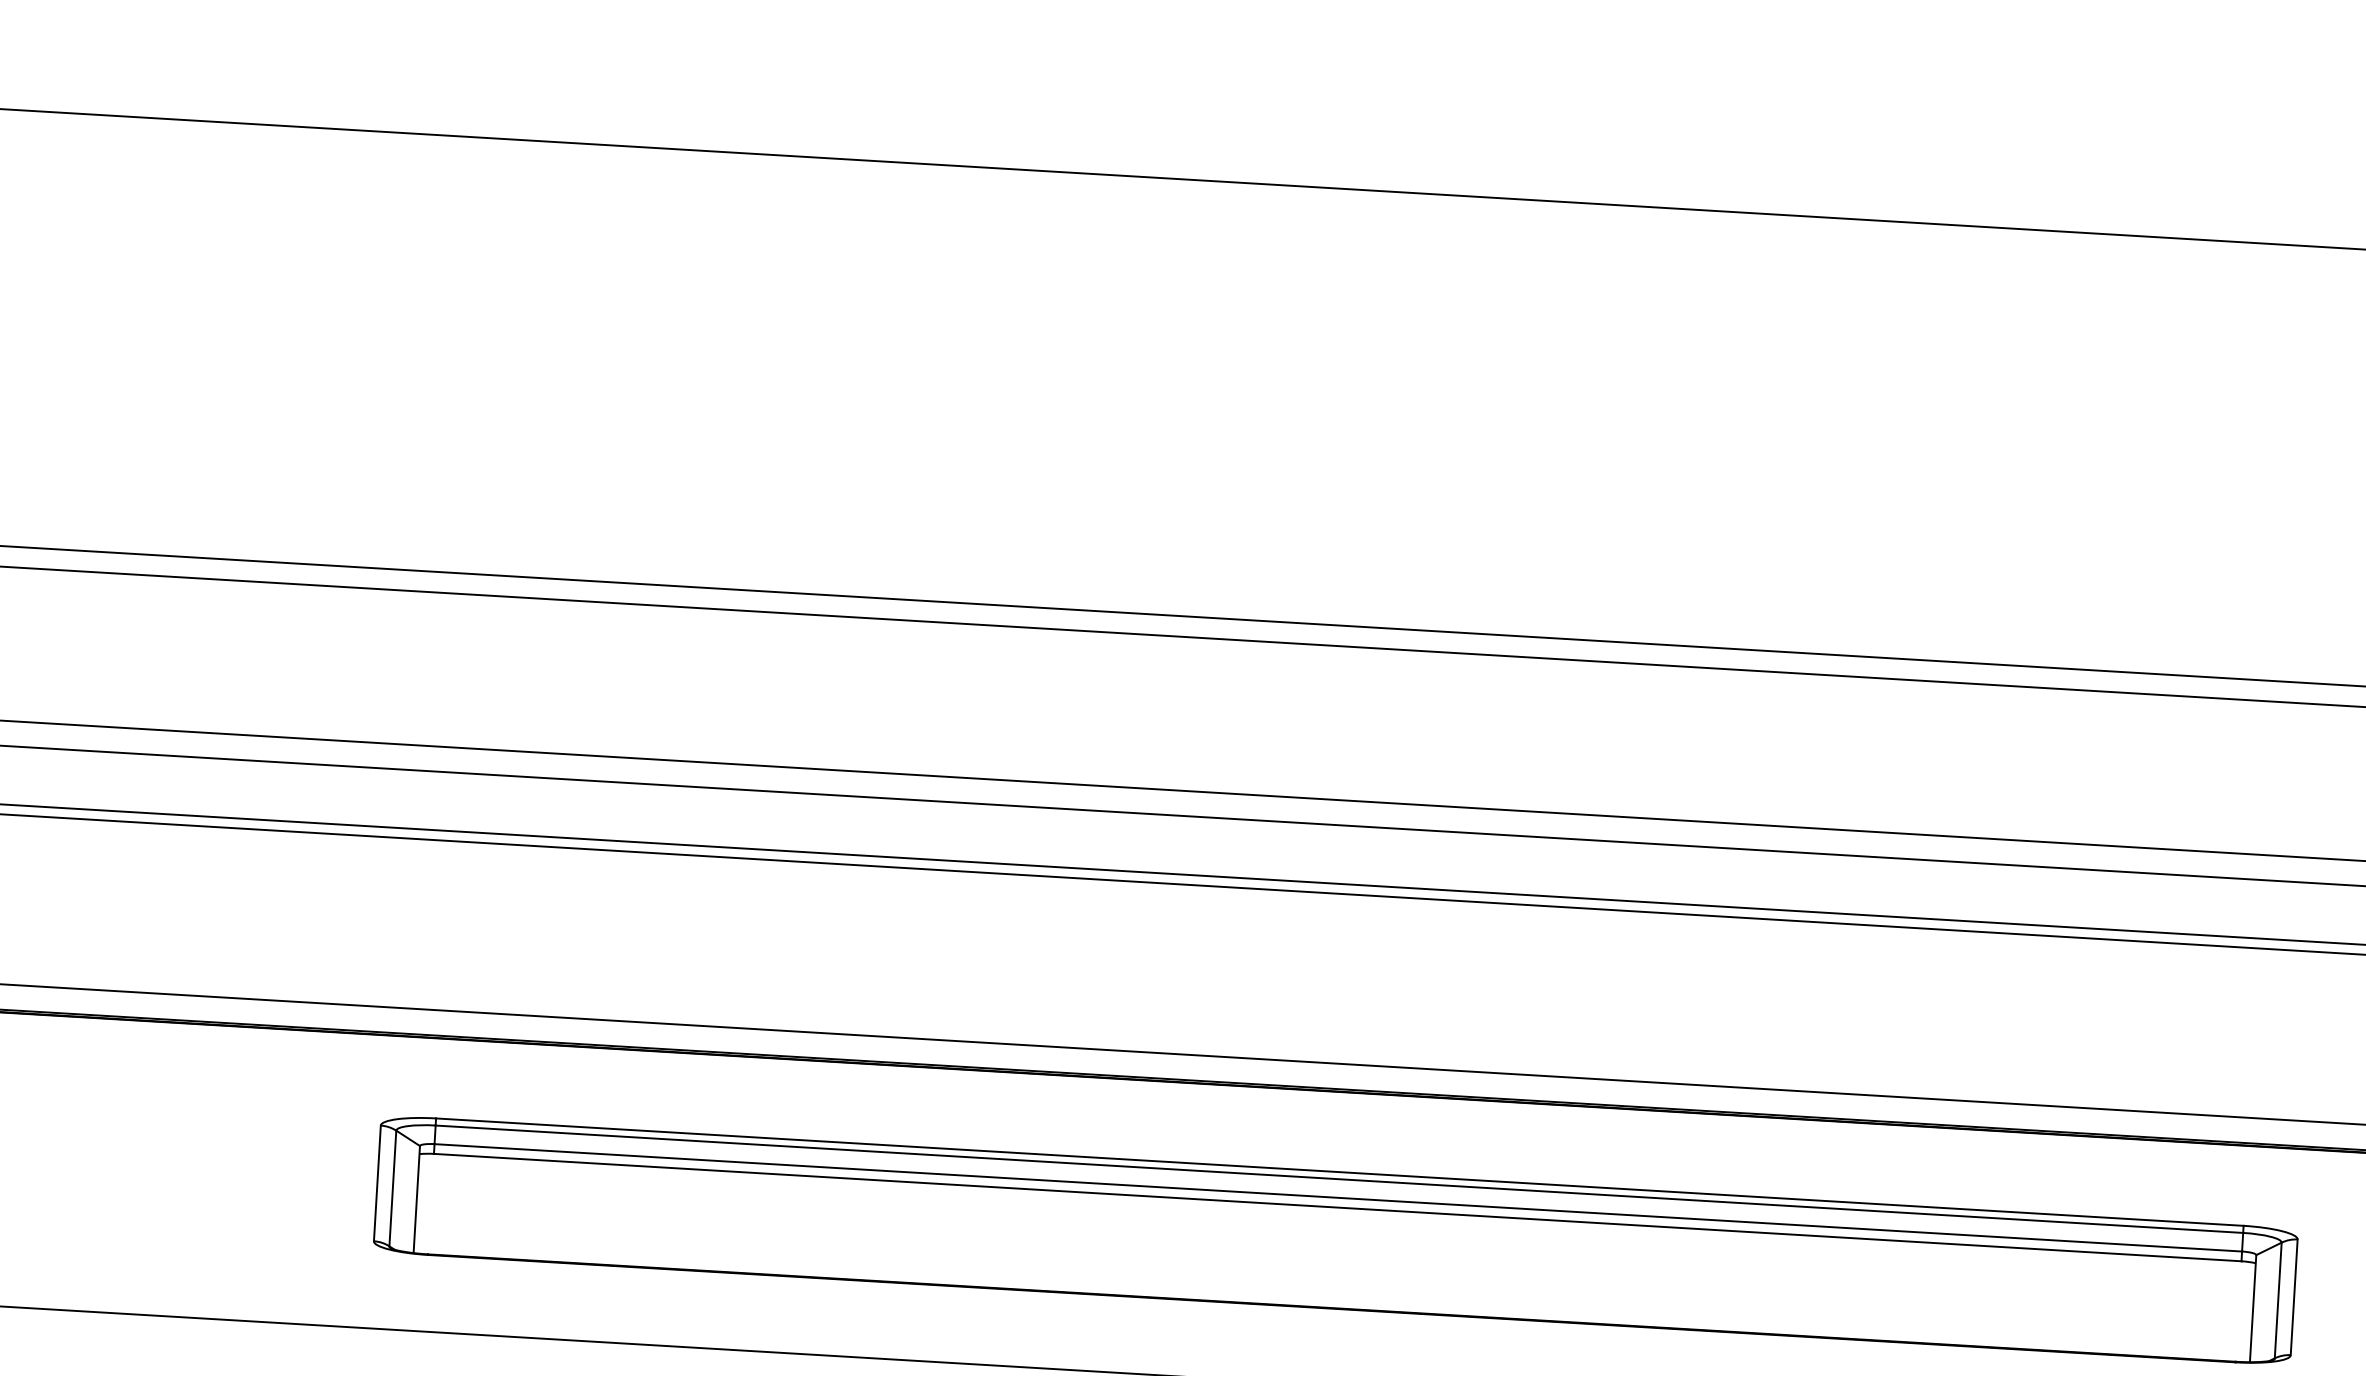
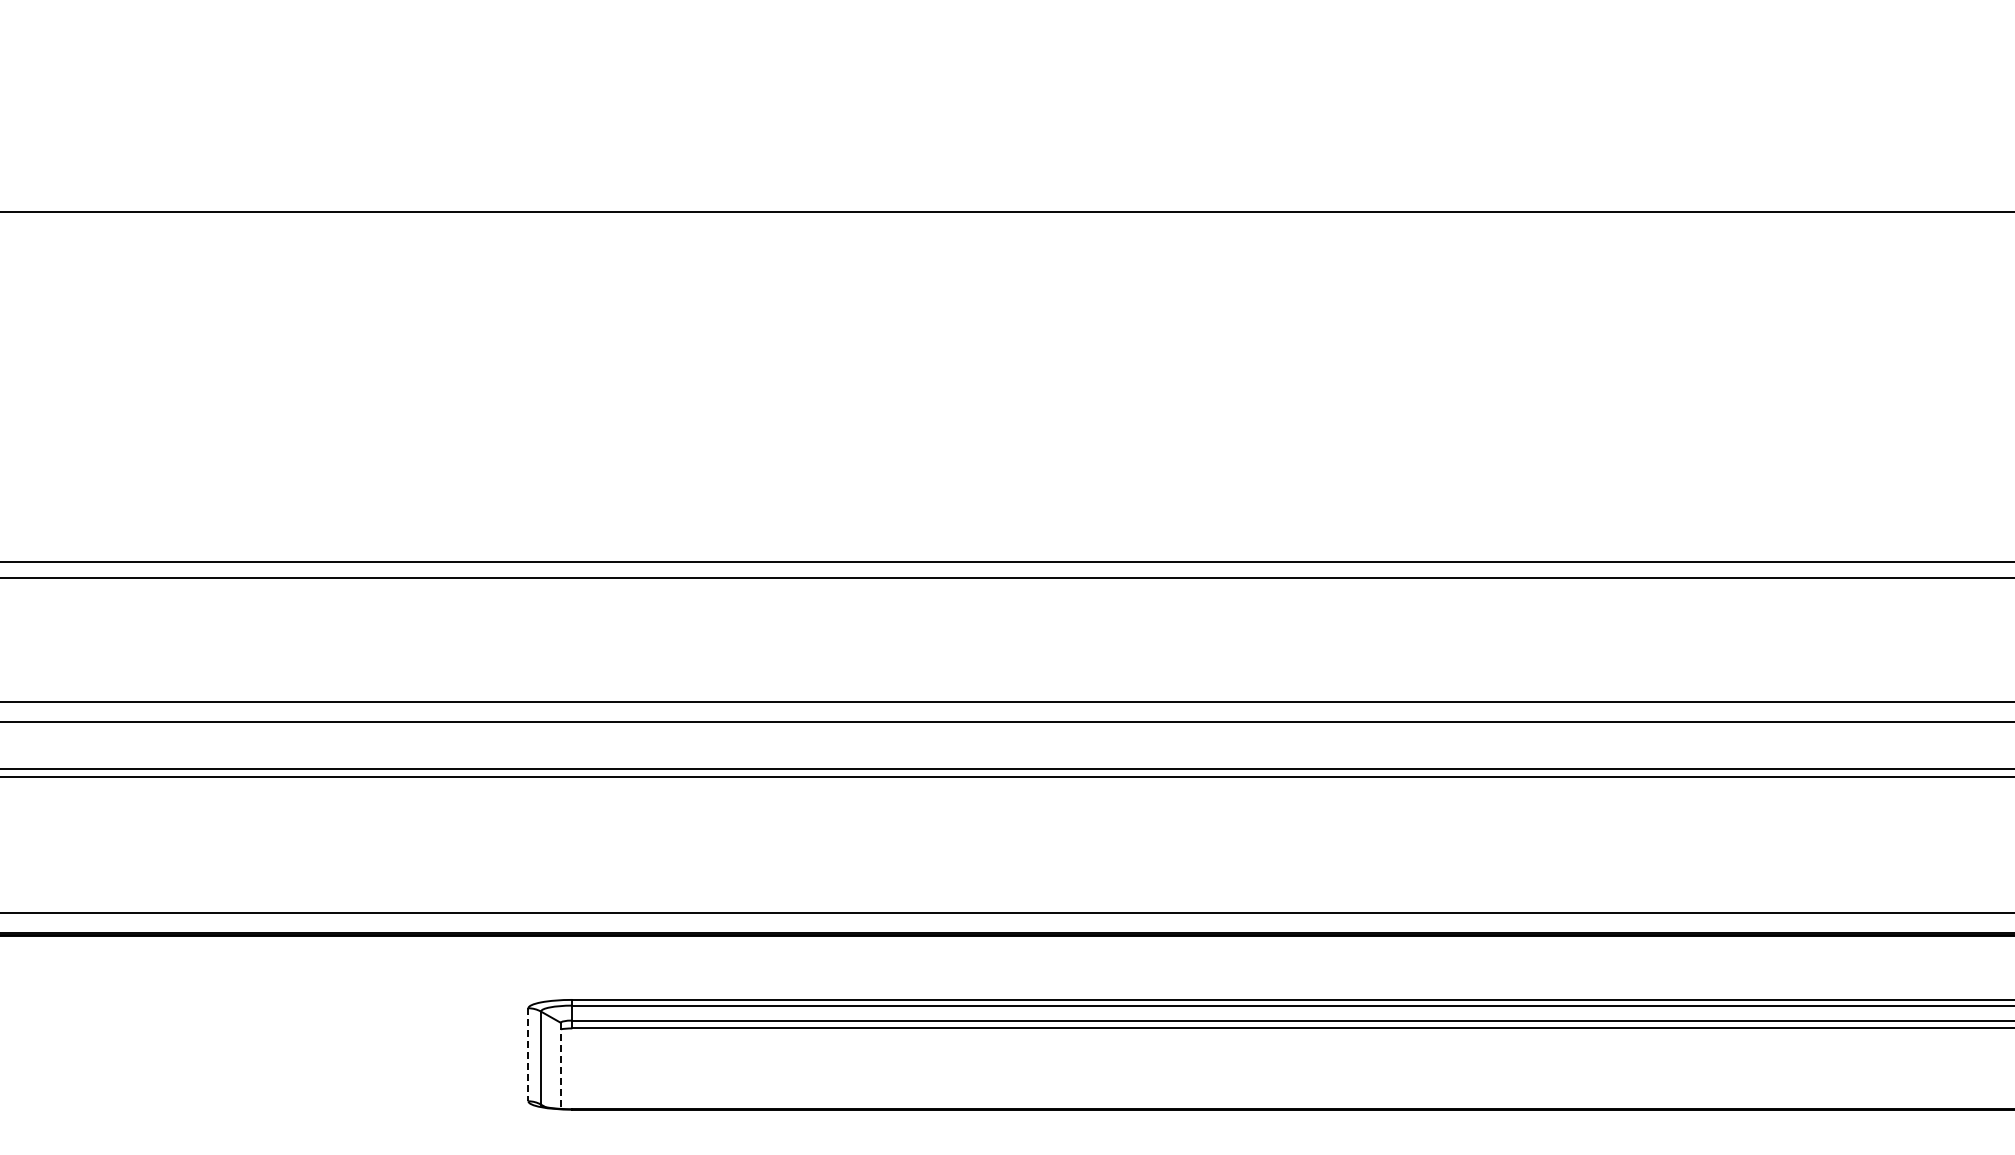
line: (377, 1183) -> (528, 1054), solid -> dashed
line: (416, 1200) -> (560, 1066), solid -> dashed

